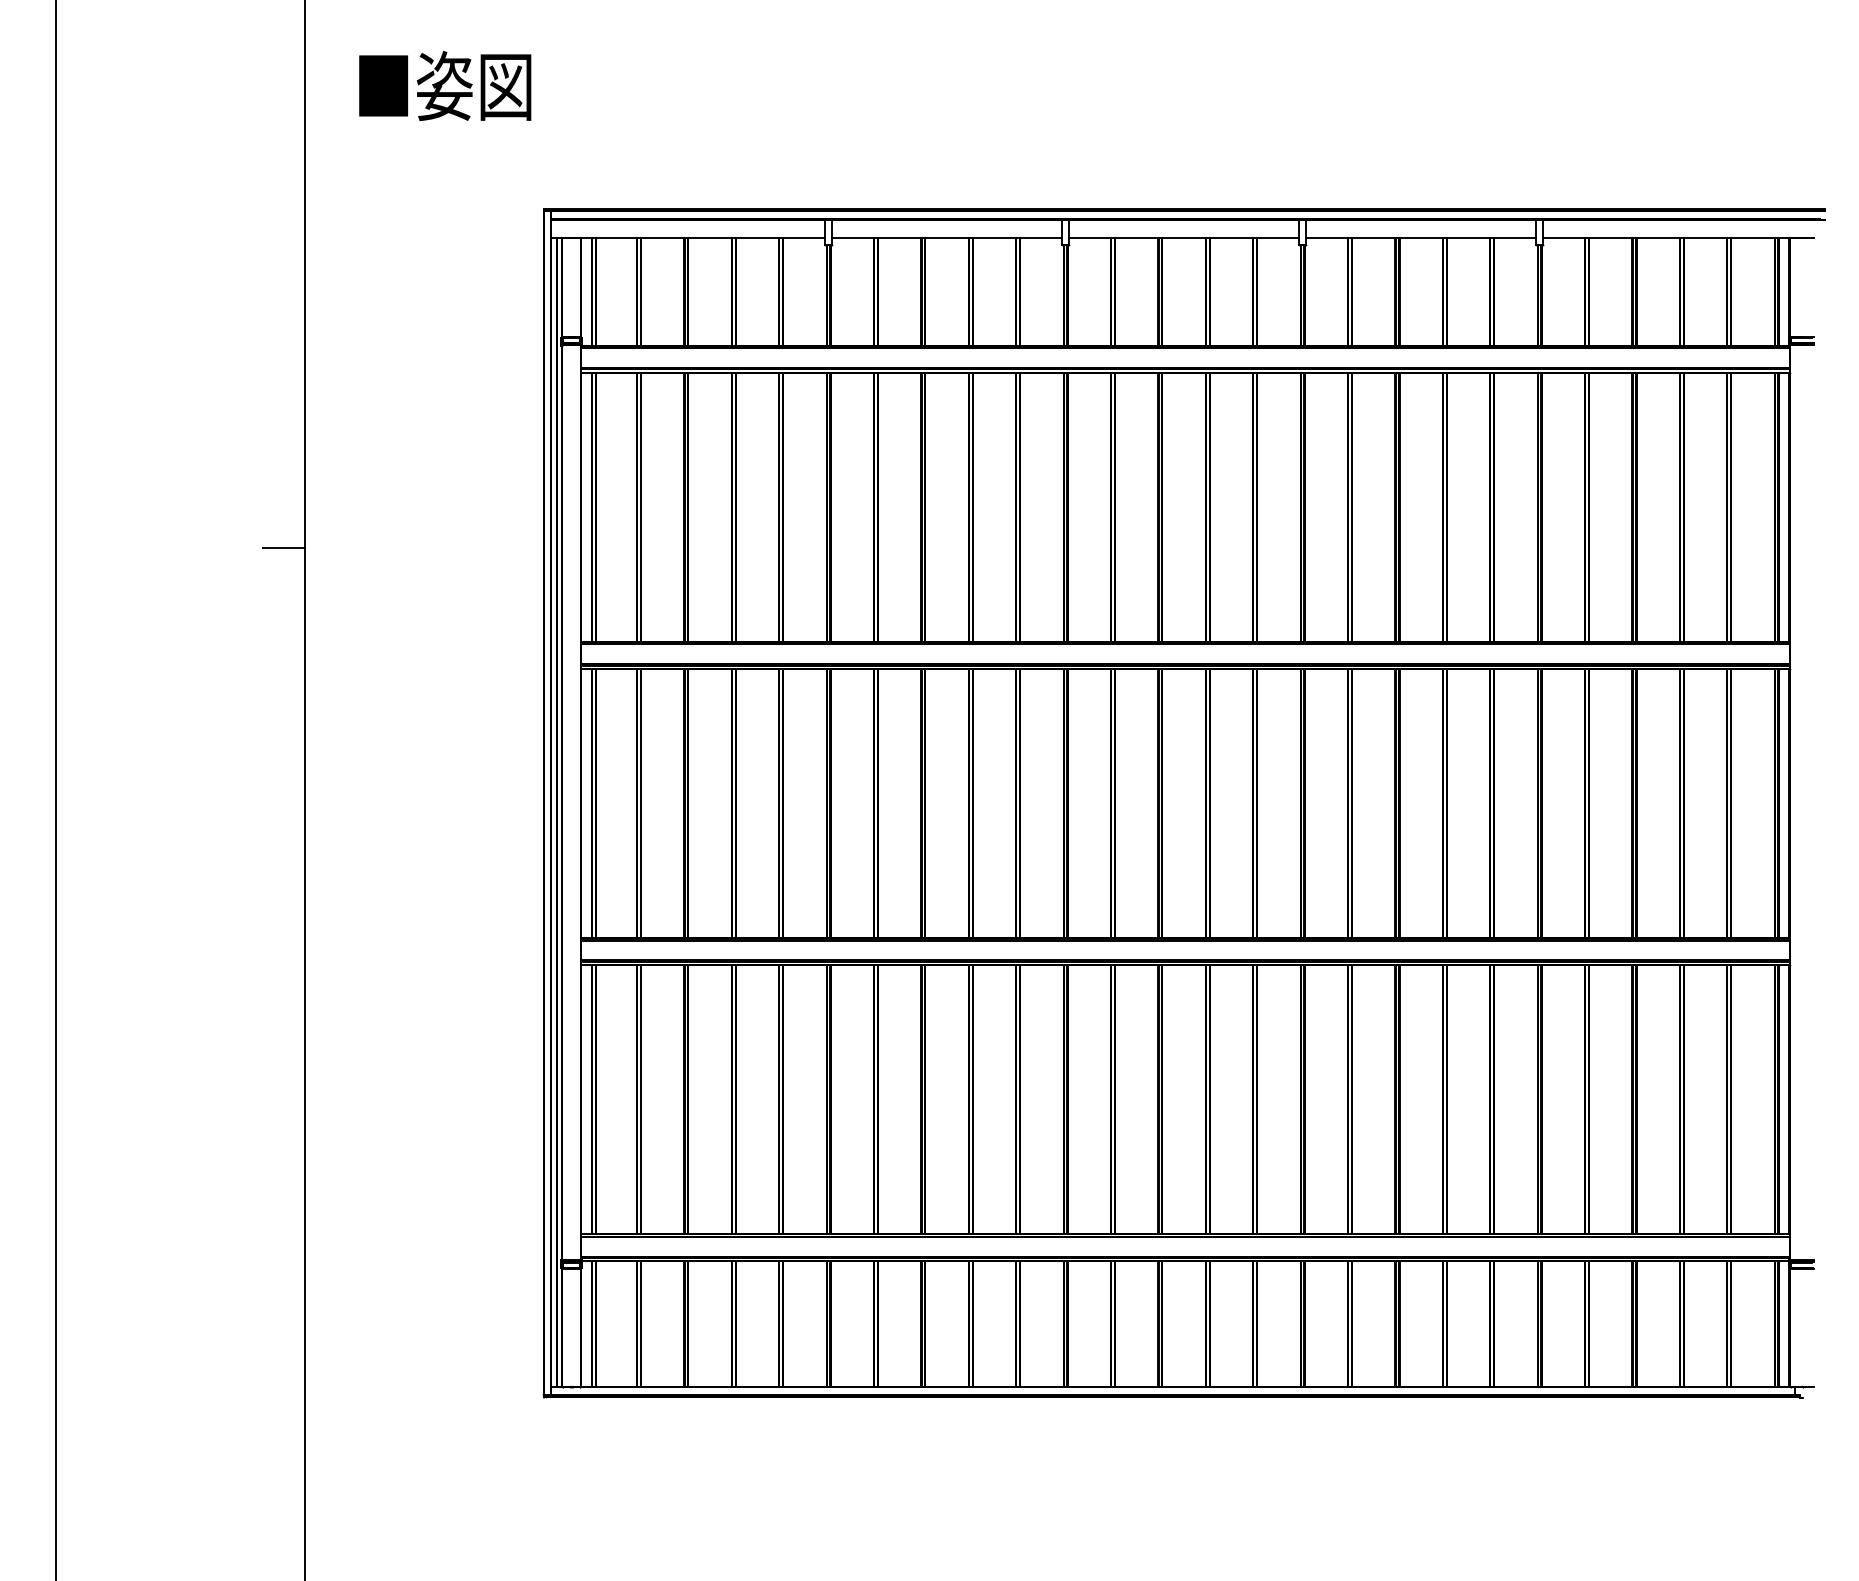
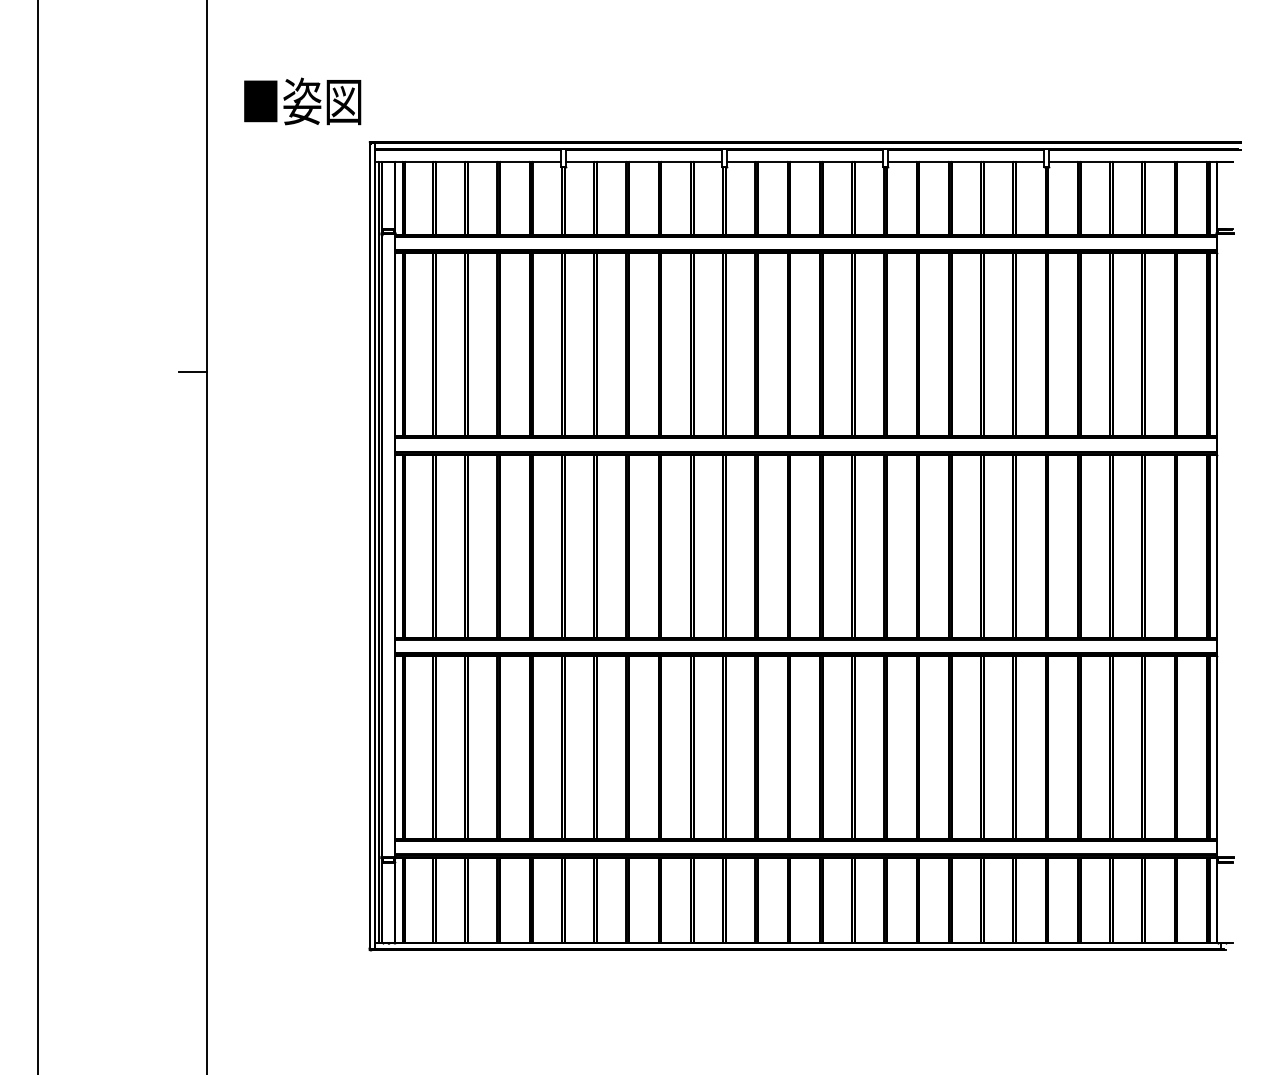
text: (444, 86) -> (302, 101), moved

